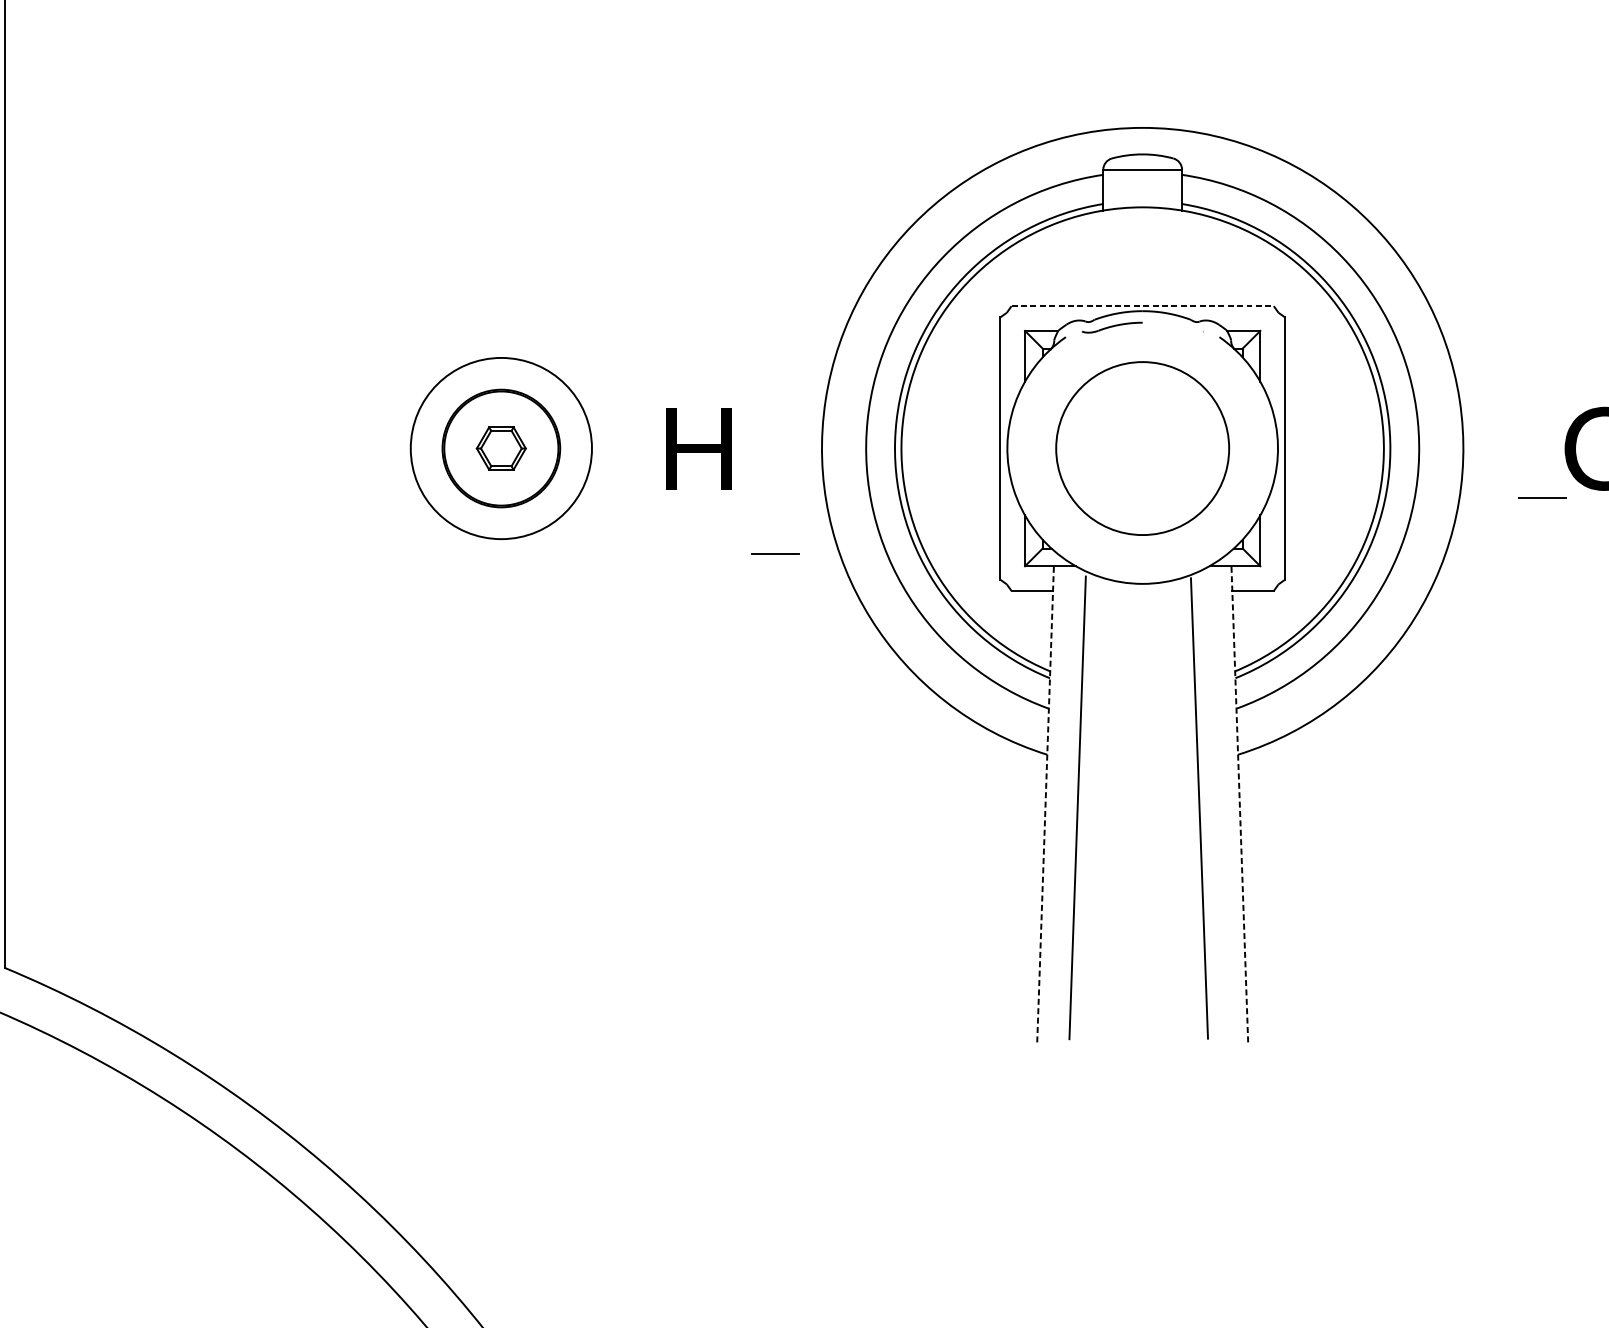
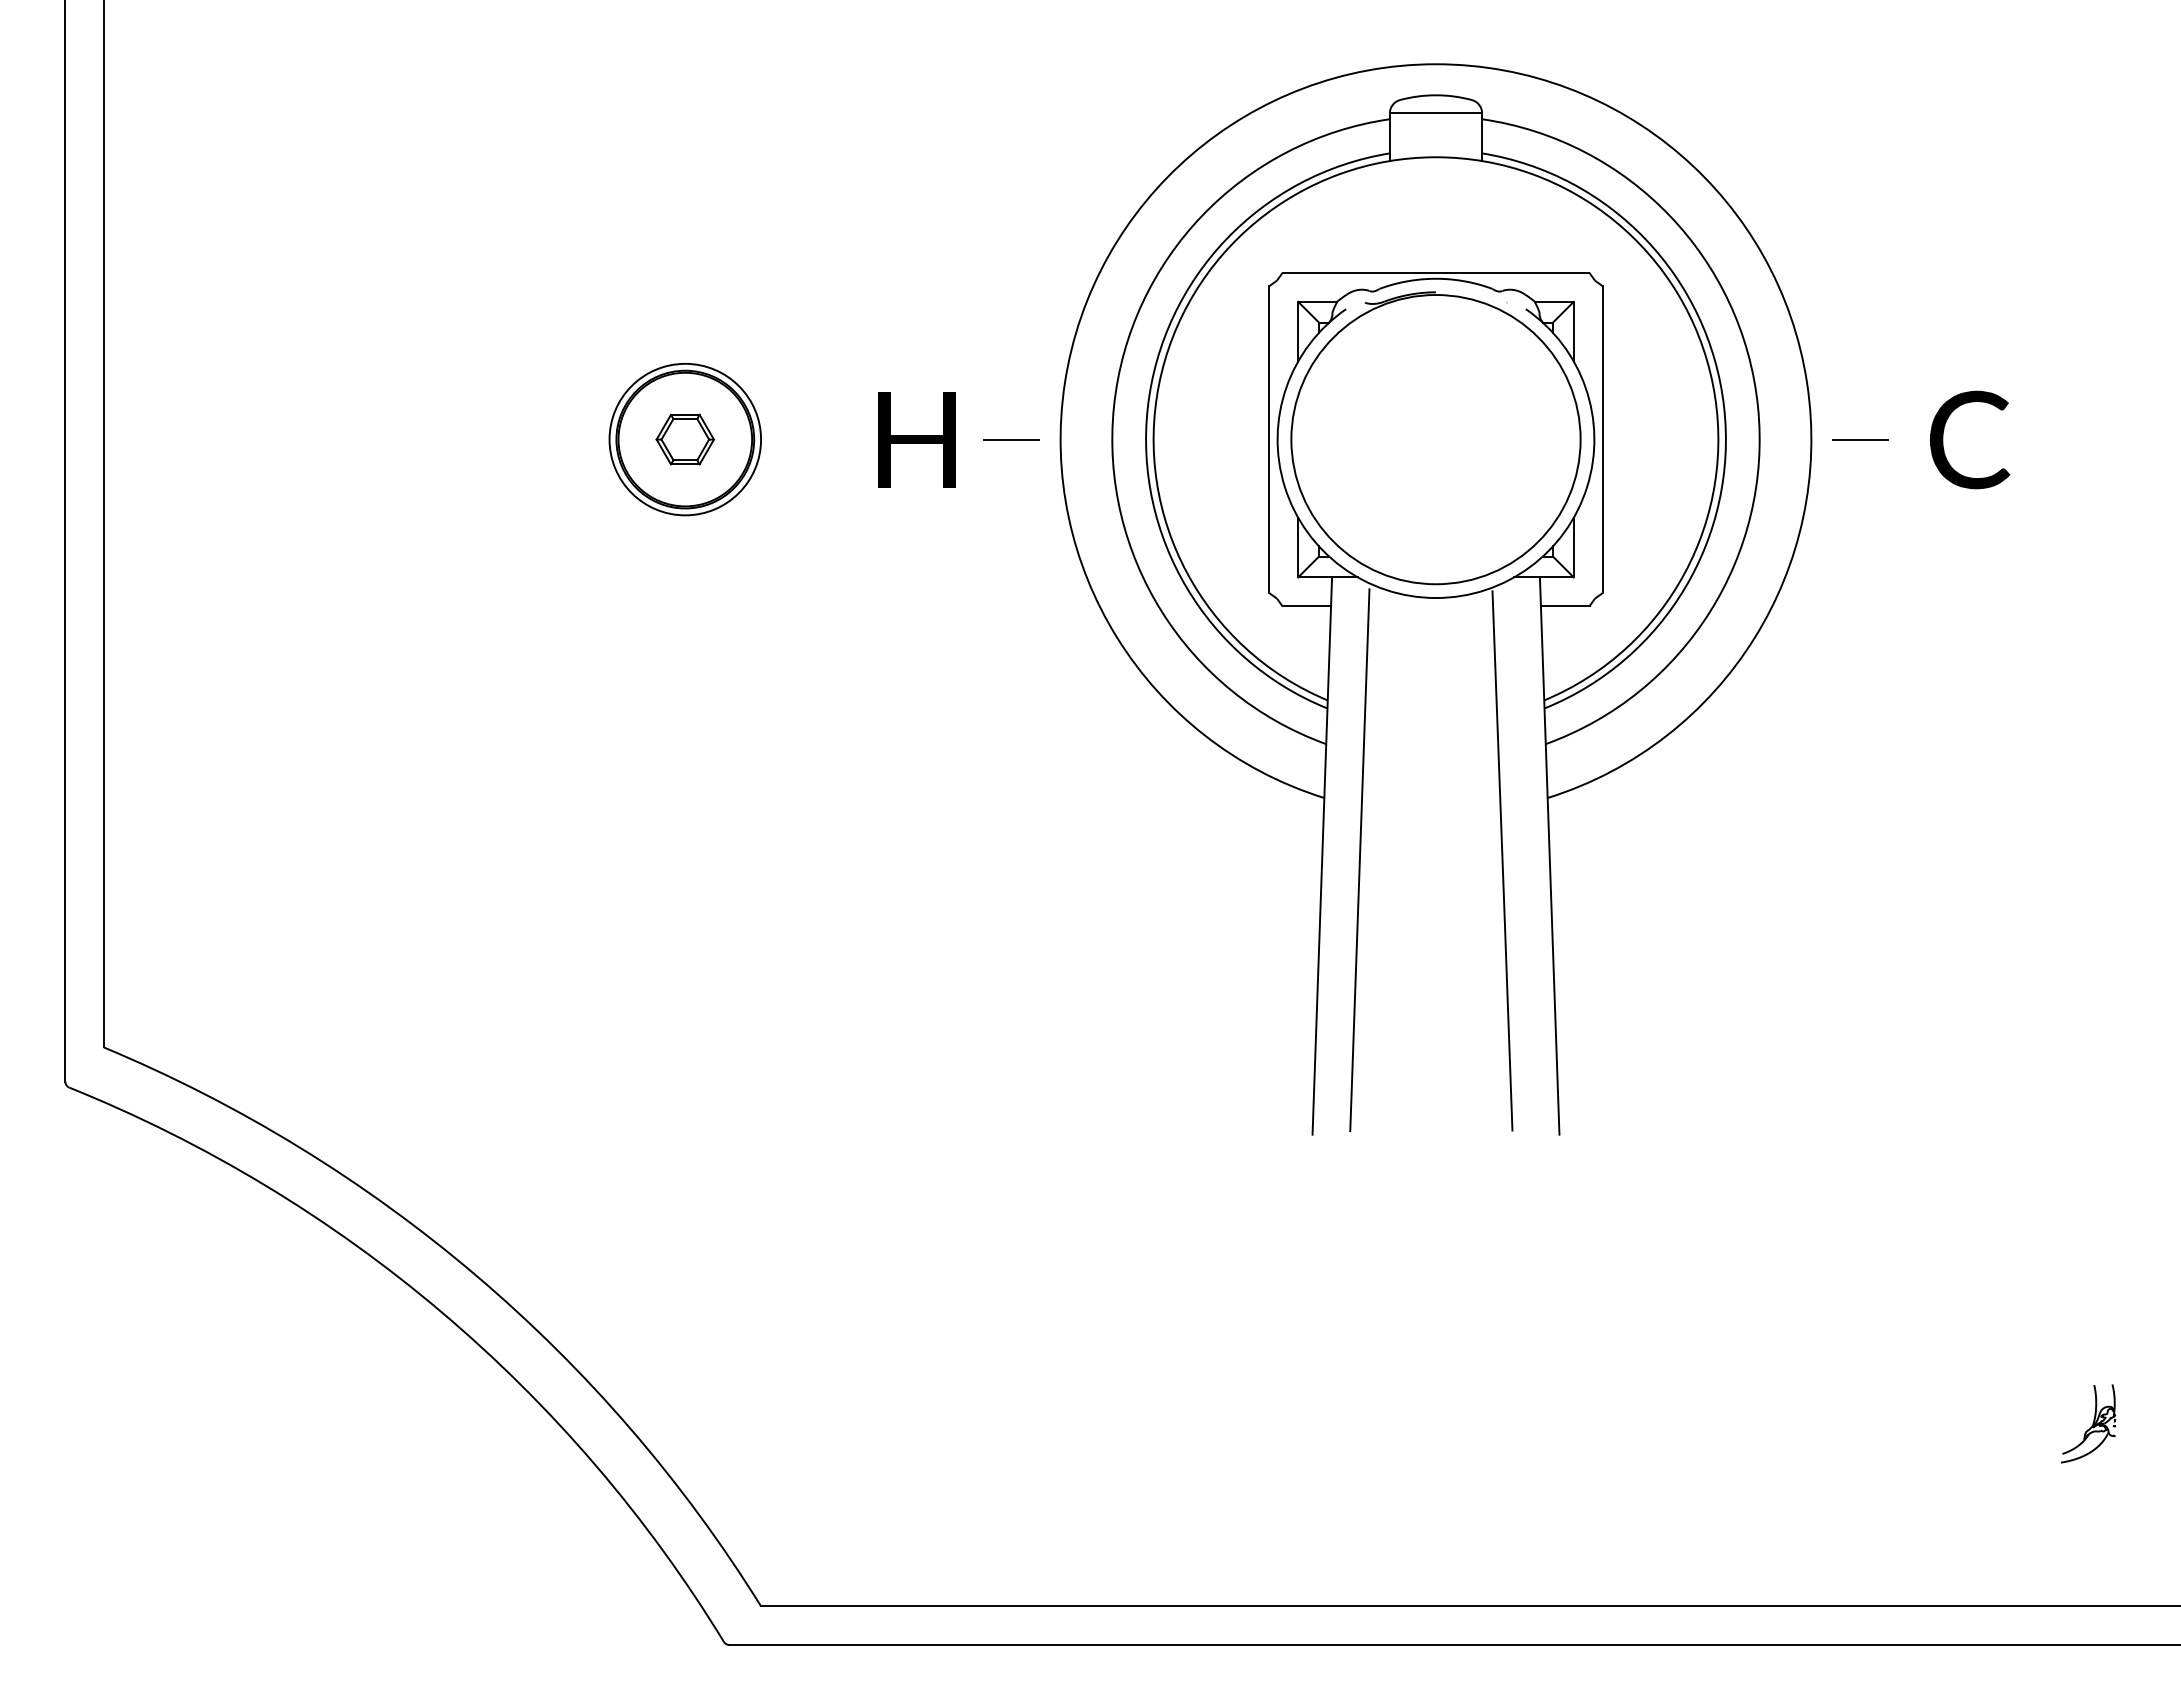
line: (1143, 305) -> (1436, 272), dashed -> solid
circle: (501, 448) -> (685, 439), size x0.71
circle: (1142, 448) -> (1435, 439), size x1.43
line: (1542, 498) -> (1860, 439), moved
line: (775, 553) -> (1011, 439), moved
line: (1045, 804) -> (1322, 856), dashed -> solid
line: (1239, 804) -> (1549, 856), dashed -> solid

